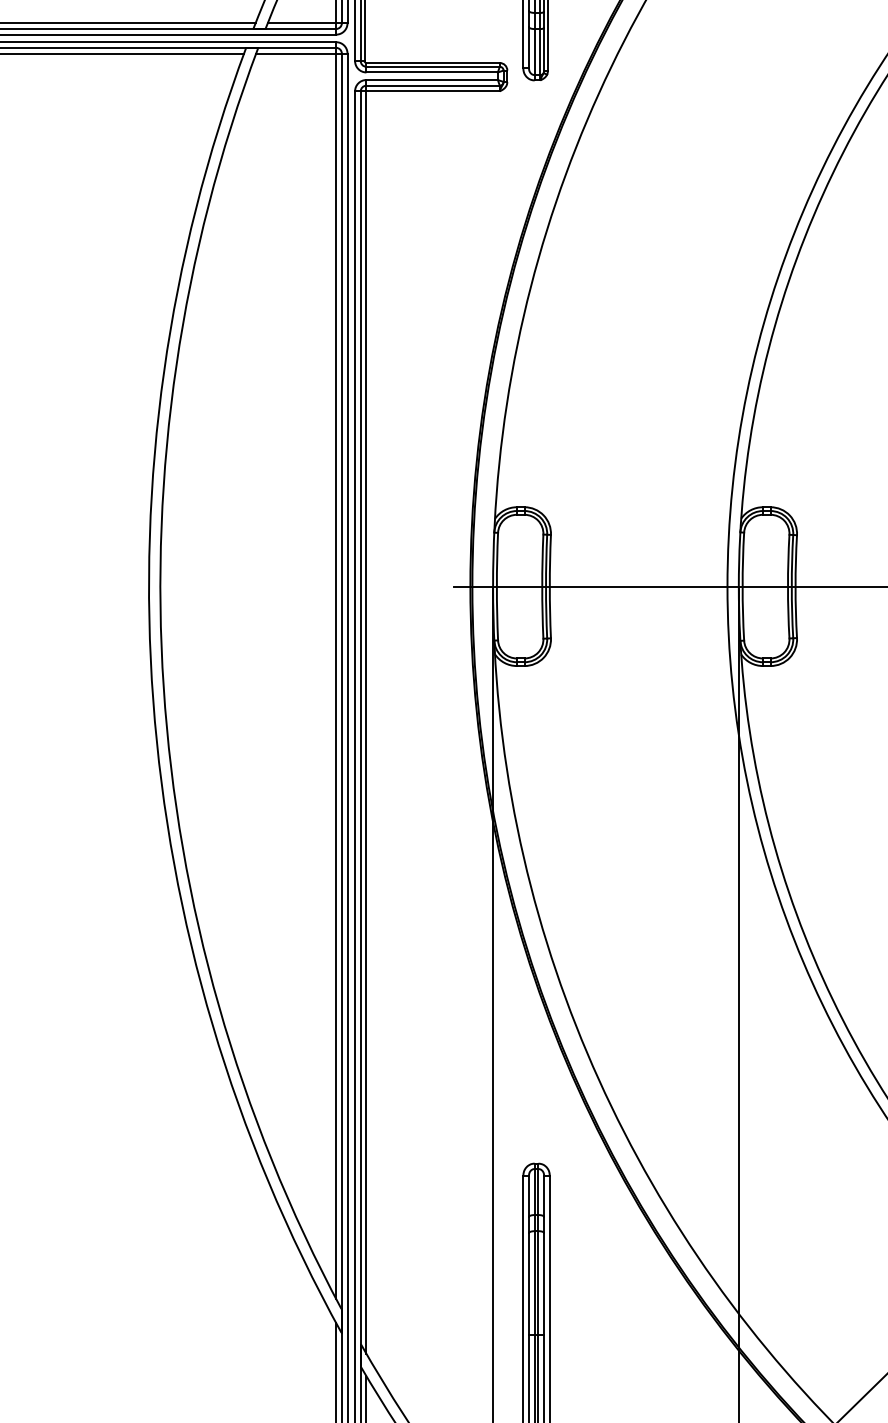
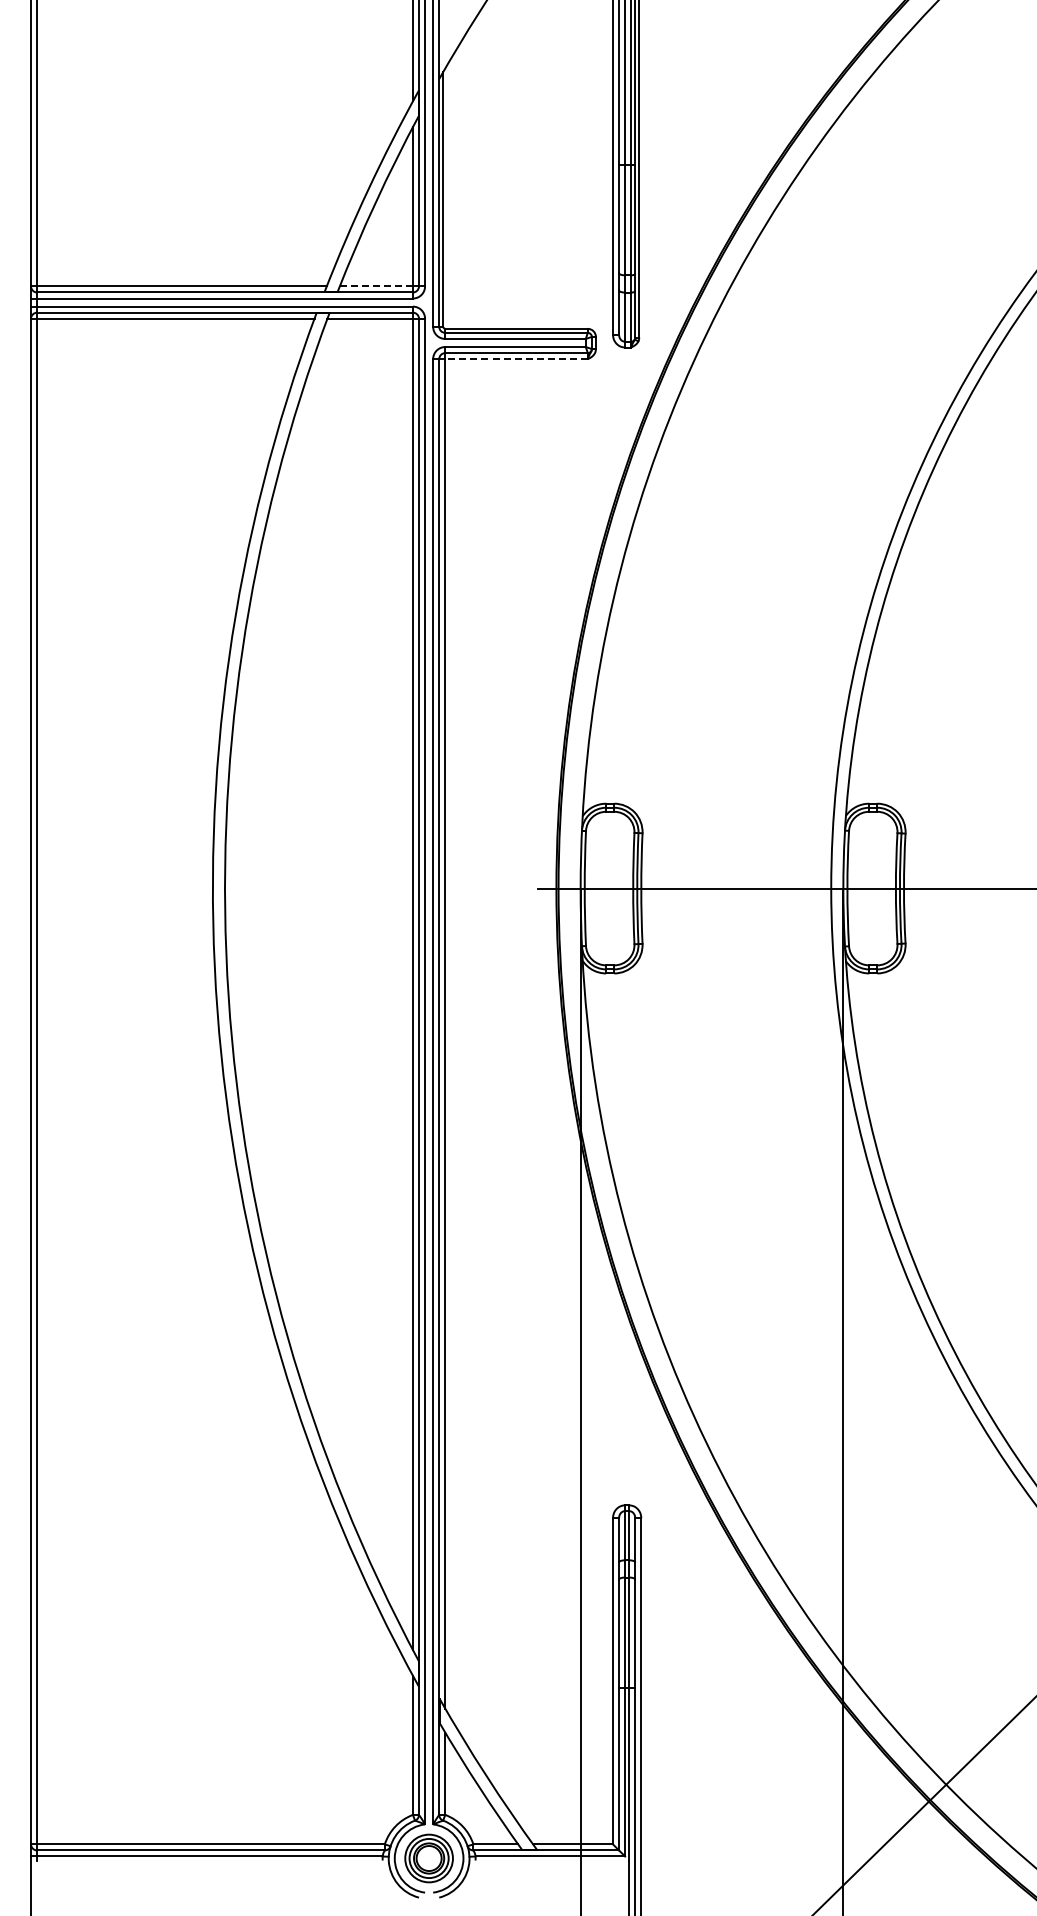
line: (302, 23) -> (376, 286), solid -> dashed
line: (433, 91) -> (516, 359), solid -> dashed

